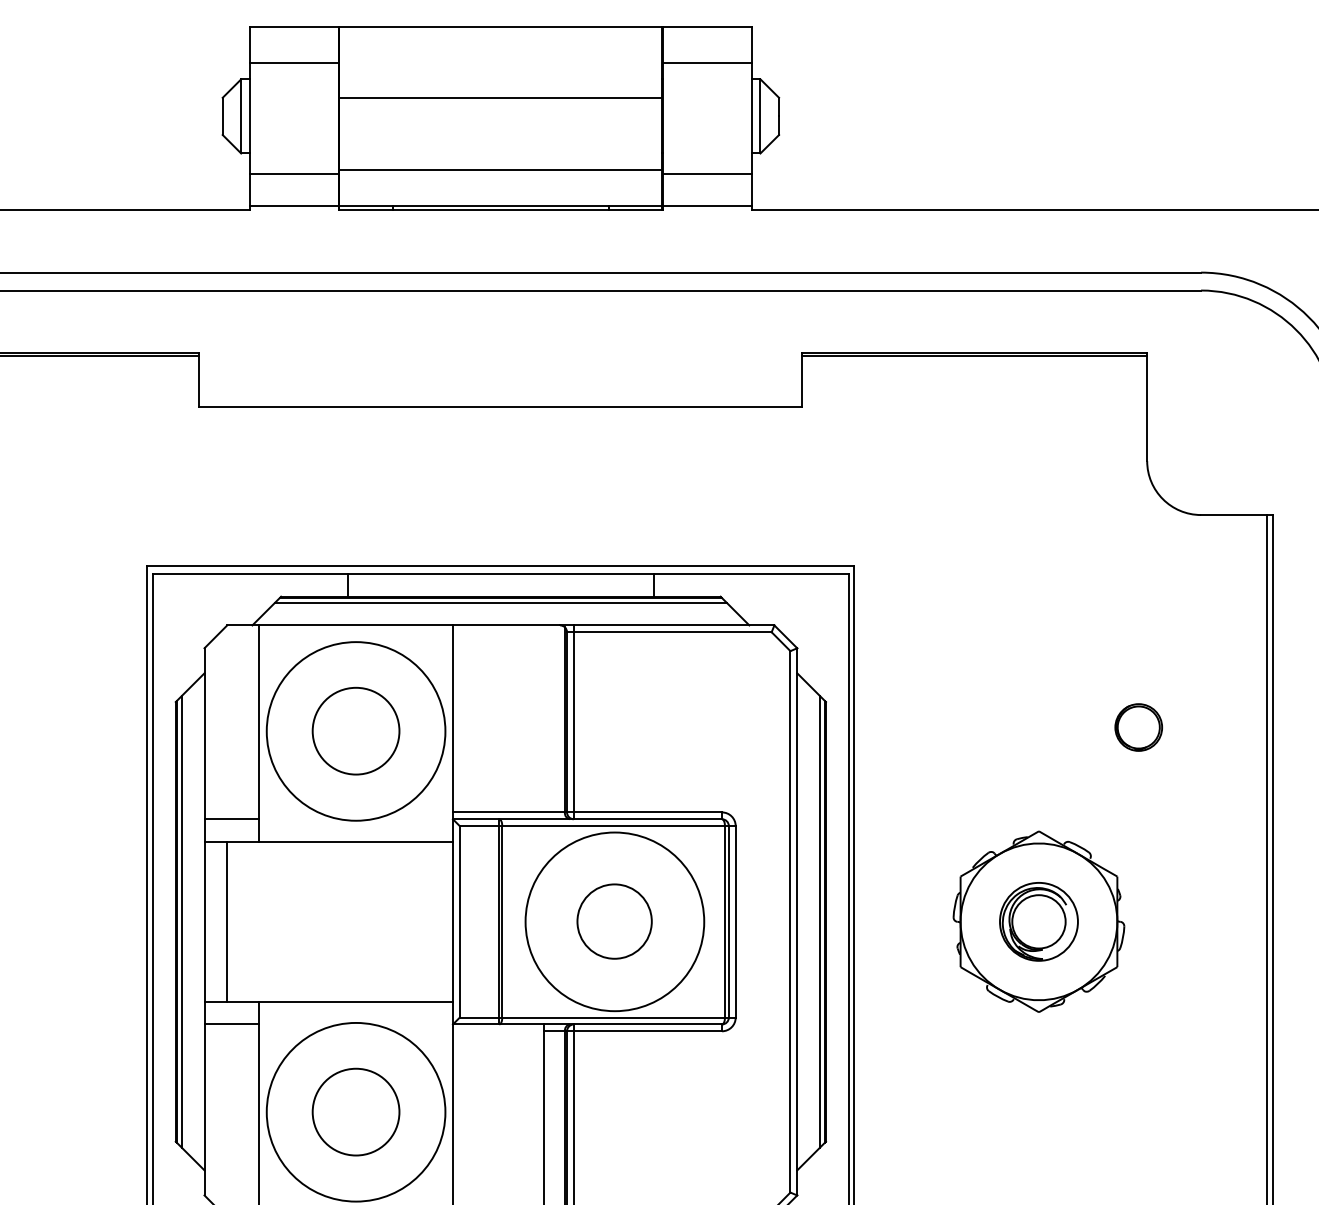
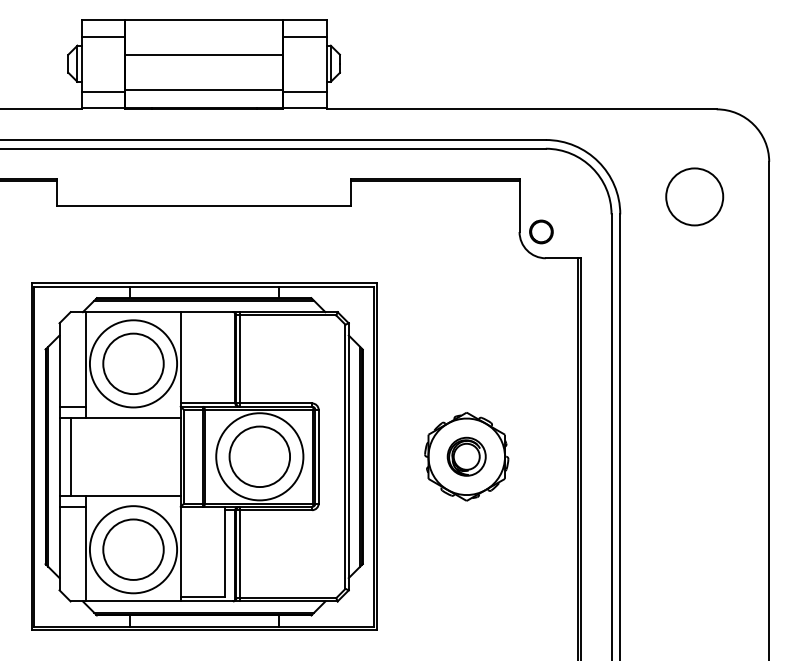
part: (1138, 726) -> (541, 231), moved
circle: (356, 730) -> (133, 363), size x1.43
circle: (614, 921) -> (259, 456), size x1.67
circle: (356, 1111) -> (133, 549), size x1.43

